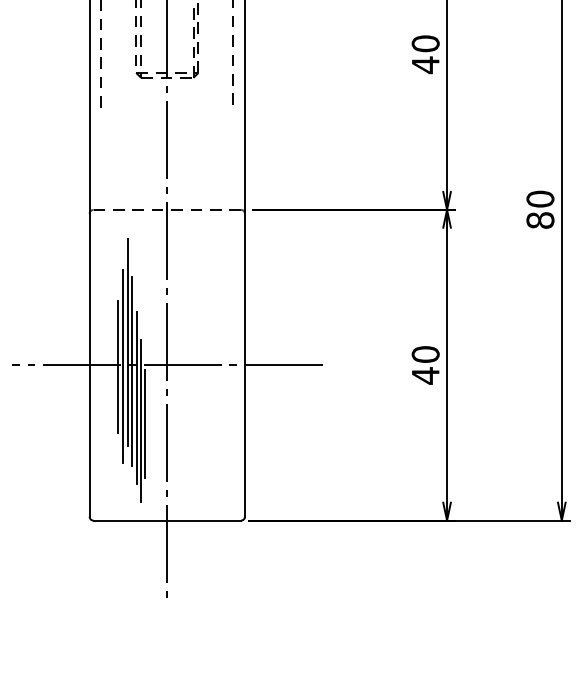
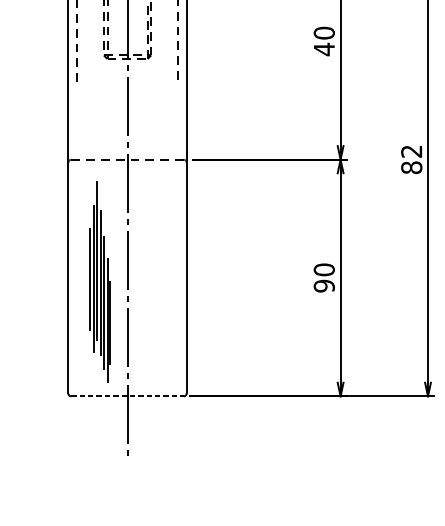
text: (540, 198) -> (411, 151), 80 -> 82
line: (166, 365) -> (126, 278), removed
text: (425, 375) -> (324, 285), 40 -> 90
line: (167, 520) -> (127, 396), solid -> dashed

